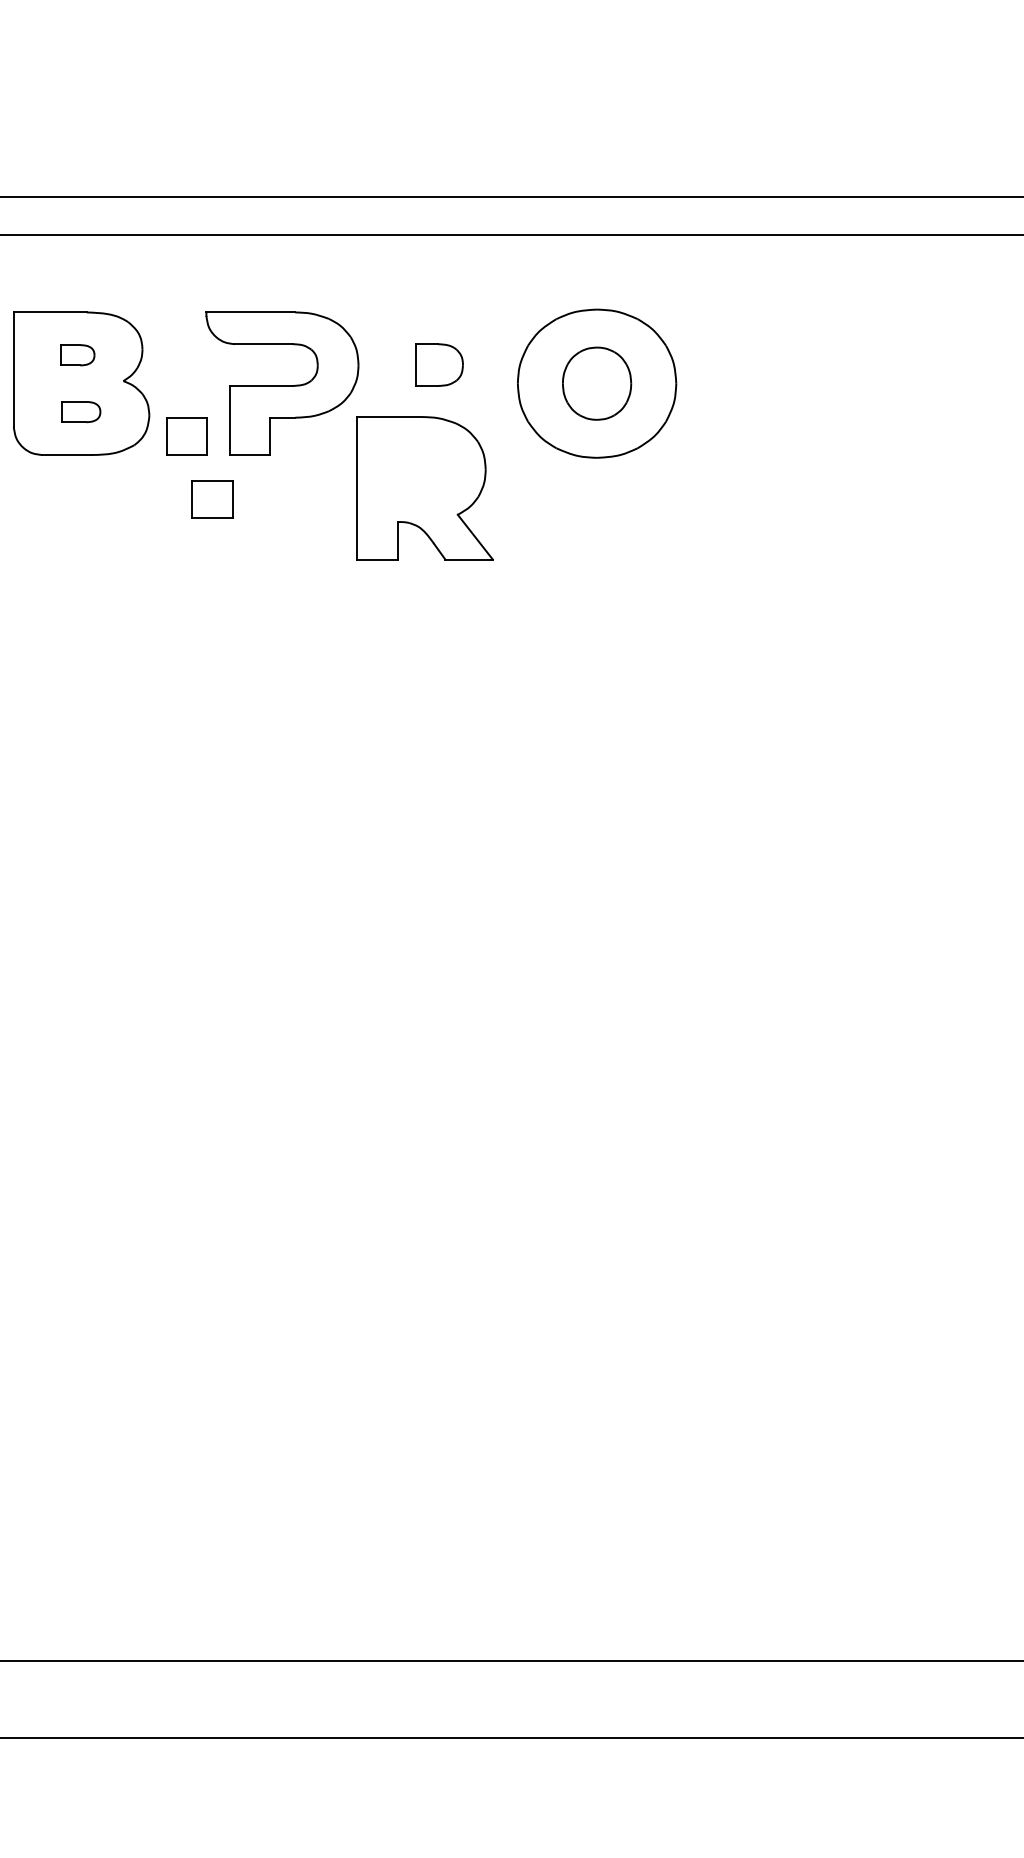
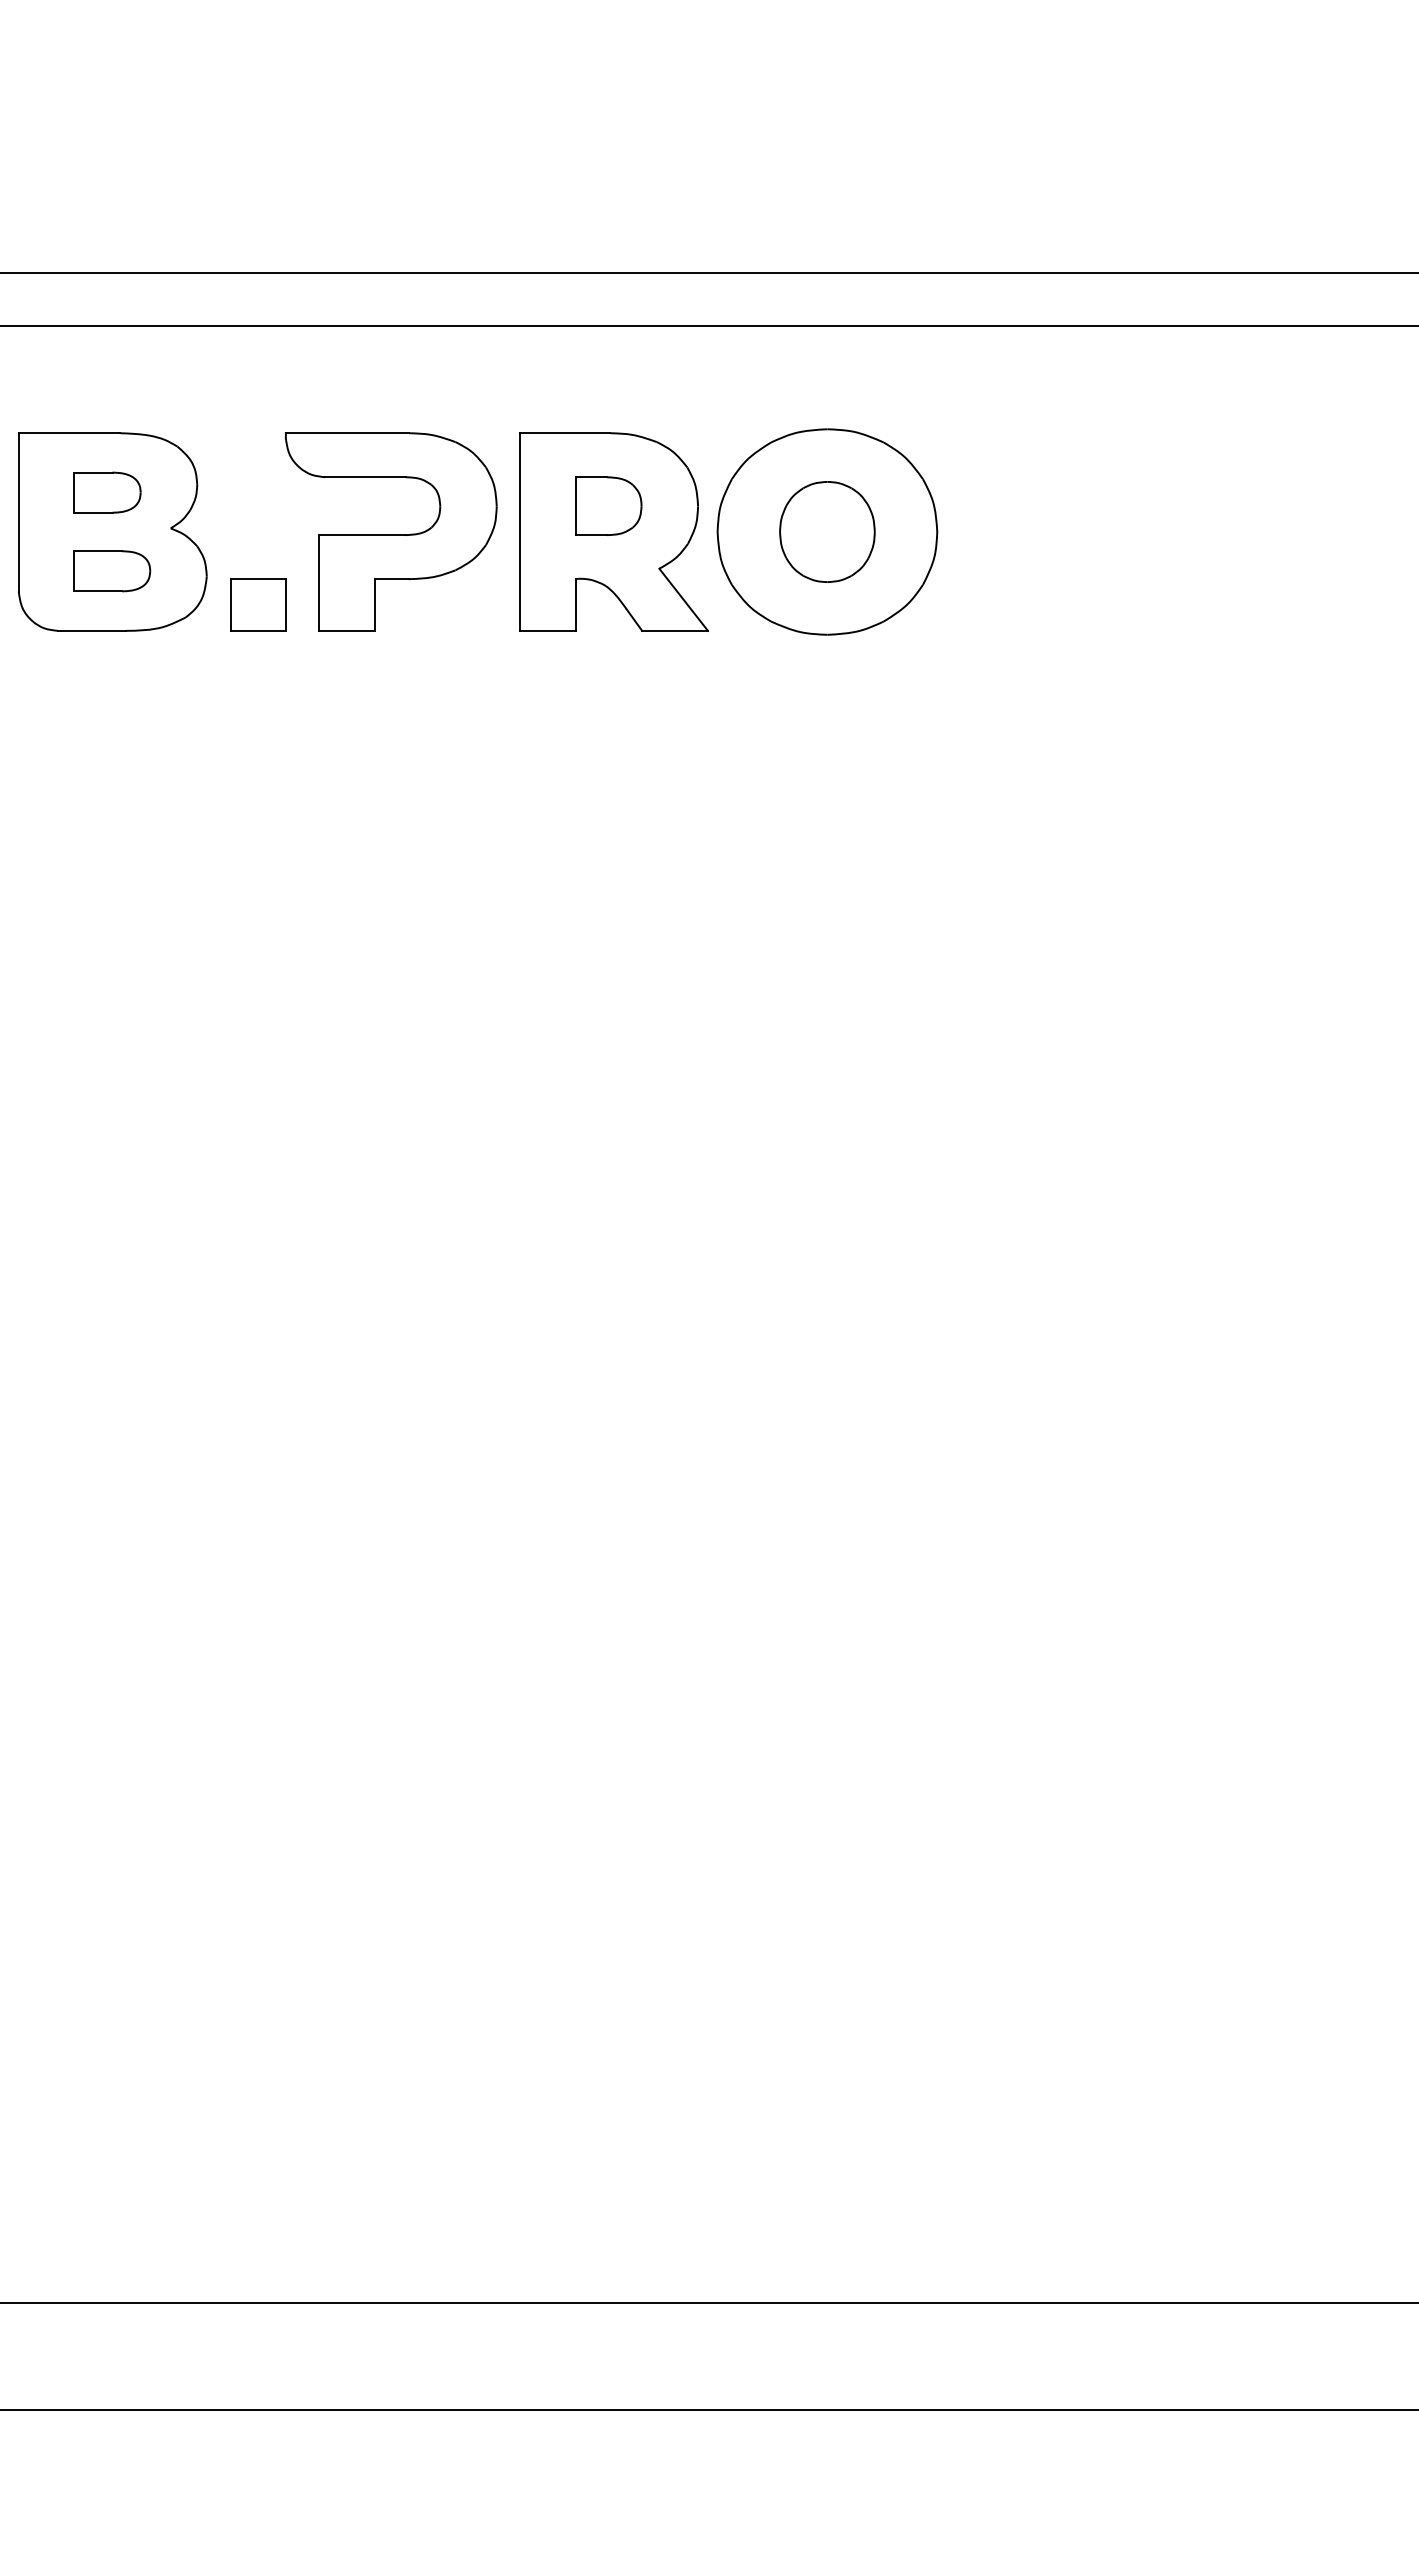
part: (77, 355) -> (107, 492), size x1.43
part: (81, 412) -> (112, 571), size x1.43
part: (424, 487) -> (613, 531), moved
part: (212, 499) -> (294, 692), removed

